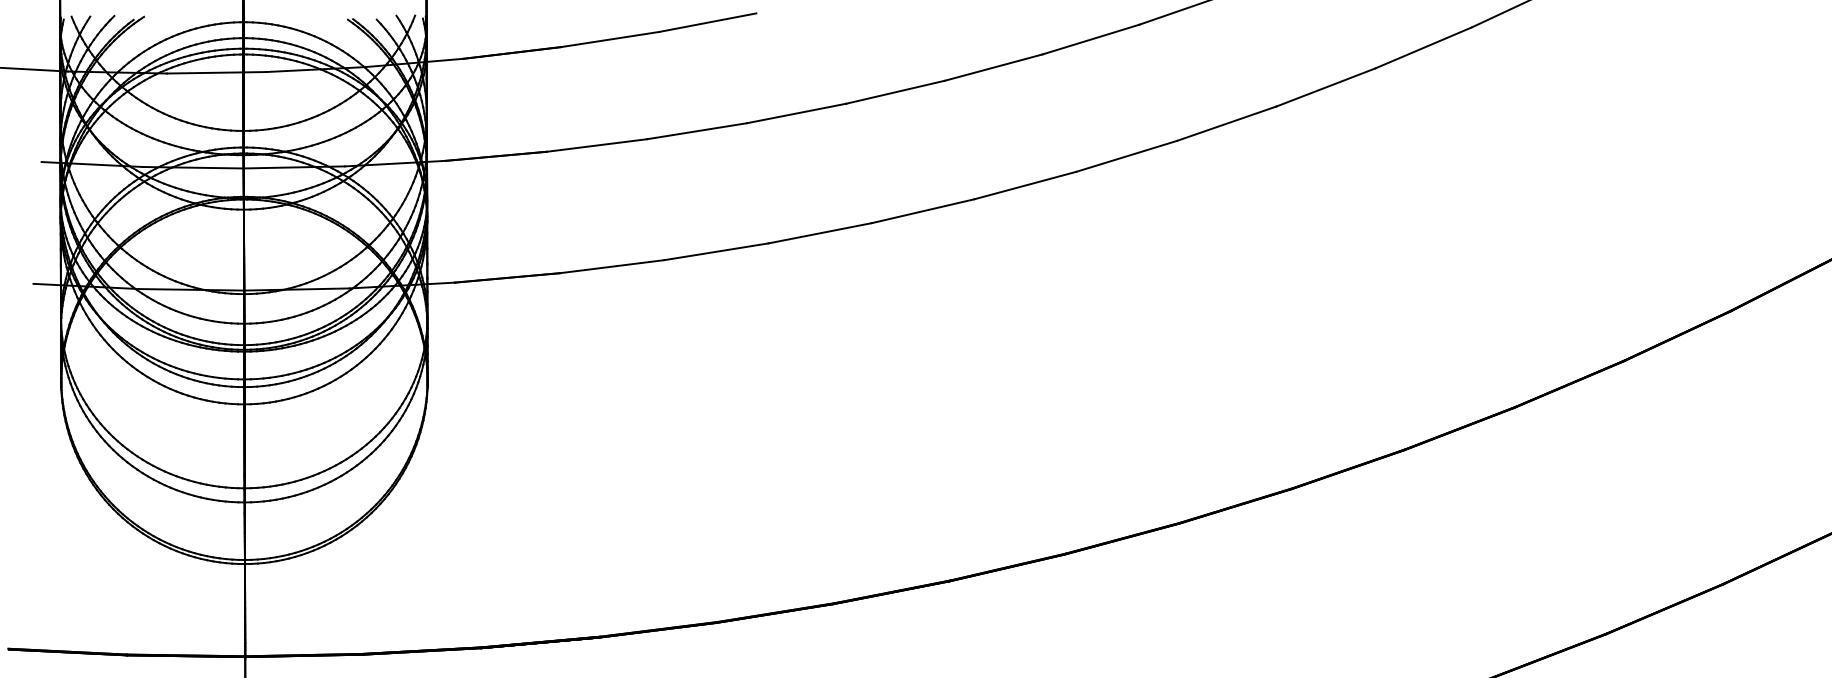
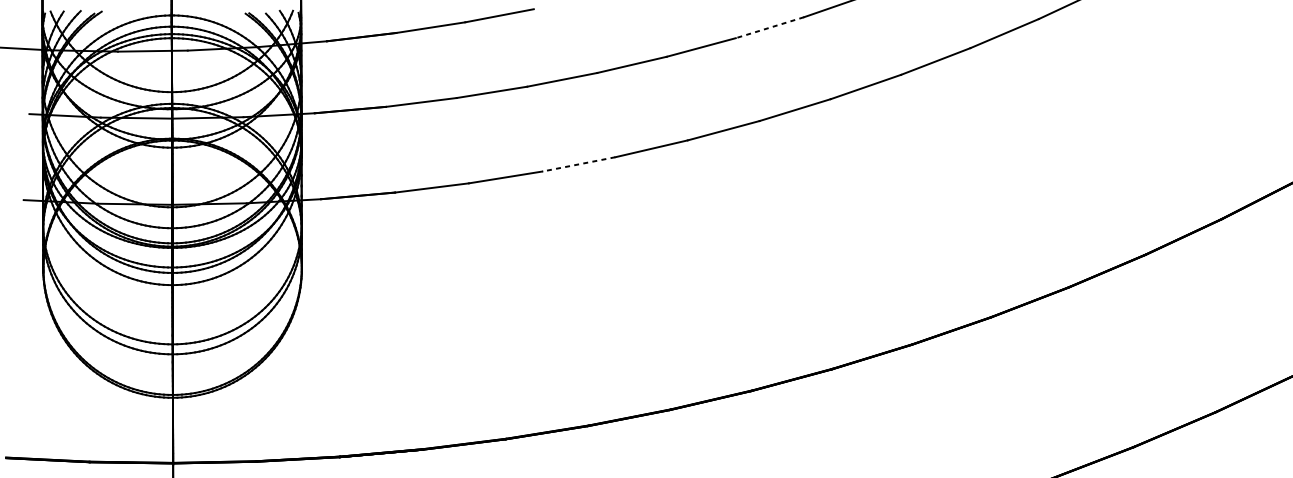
line: (1090, 39) -> (769, 27), solid -> dashed
line: (820, 233) -> (579, 164), solid -> dashed

